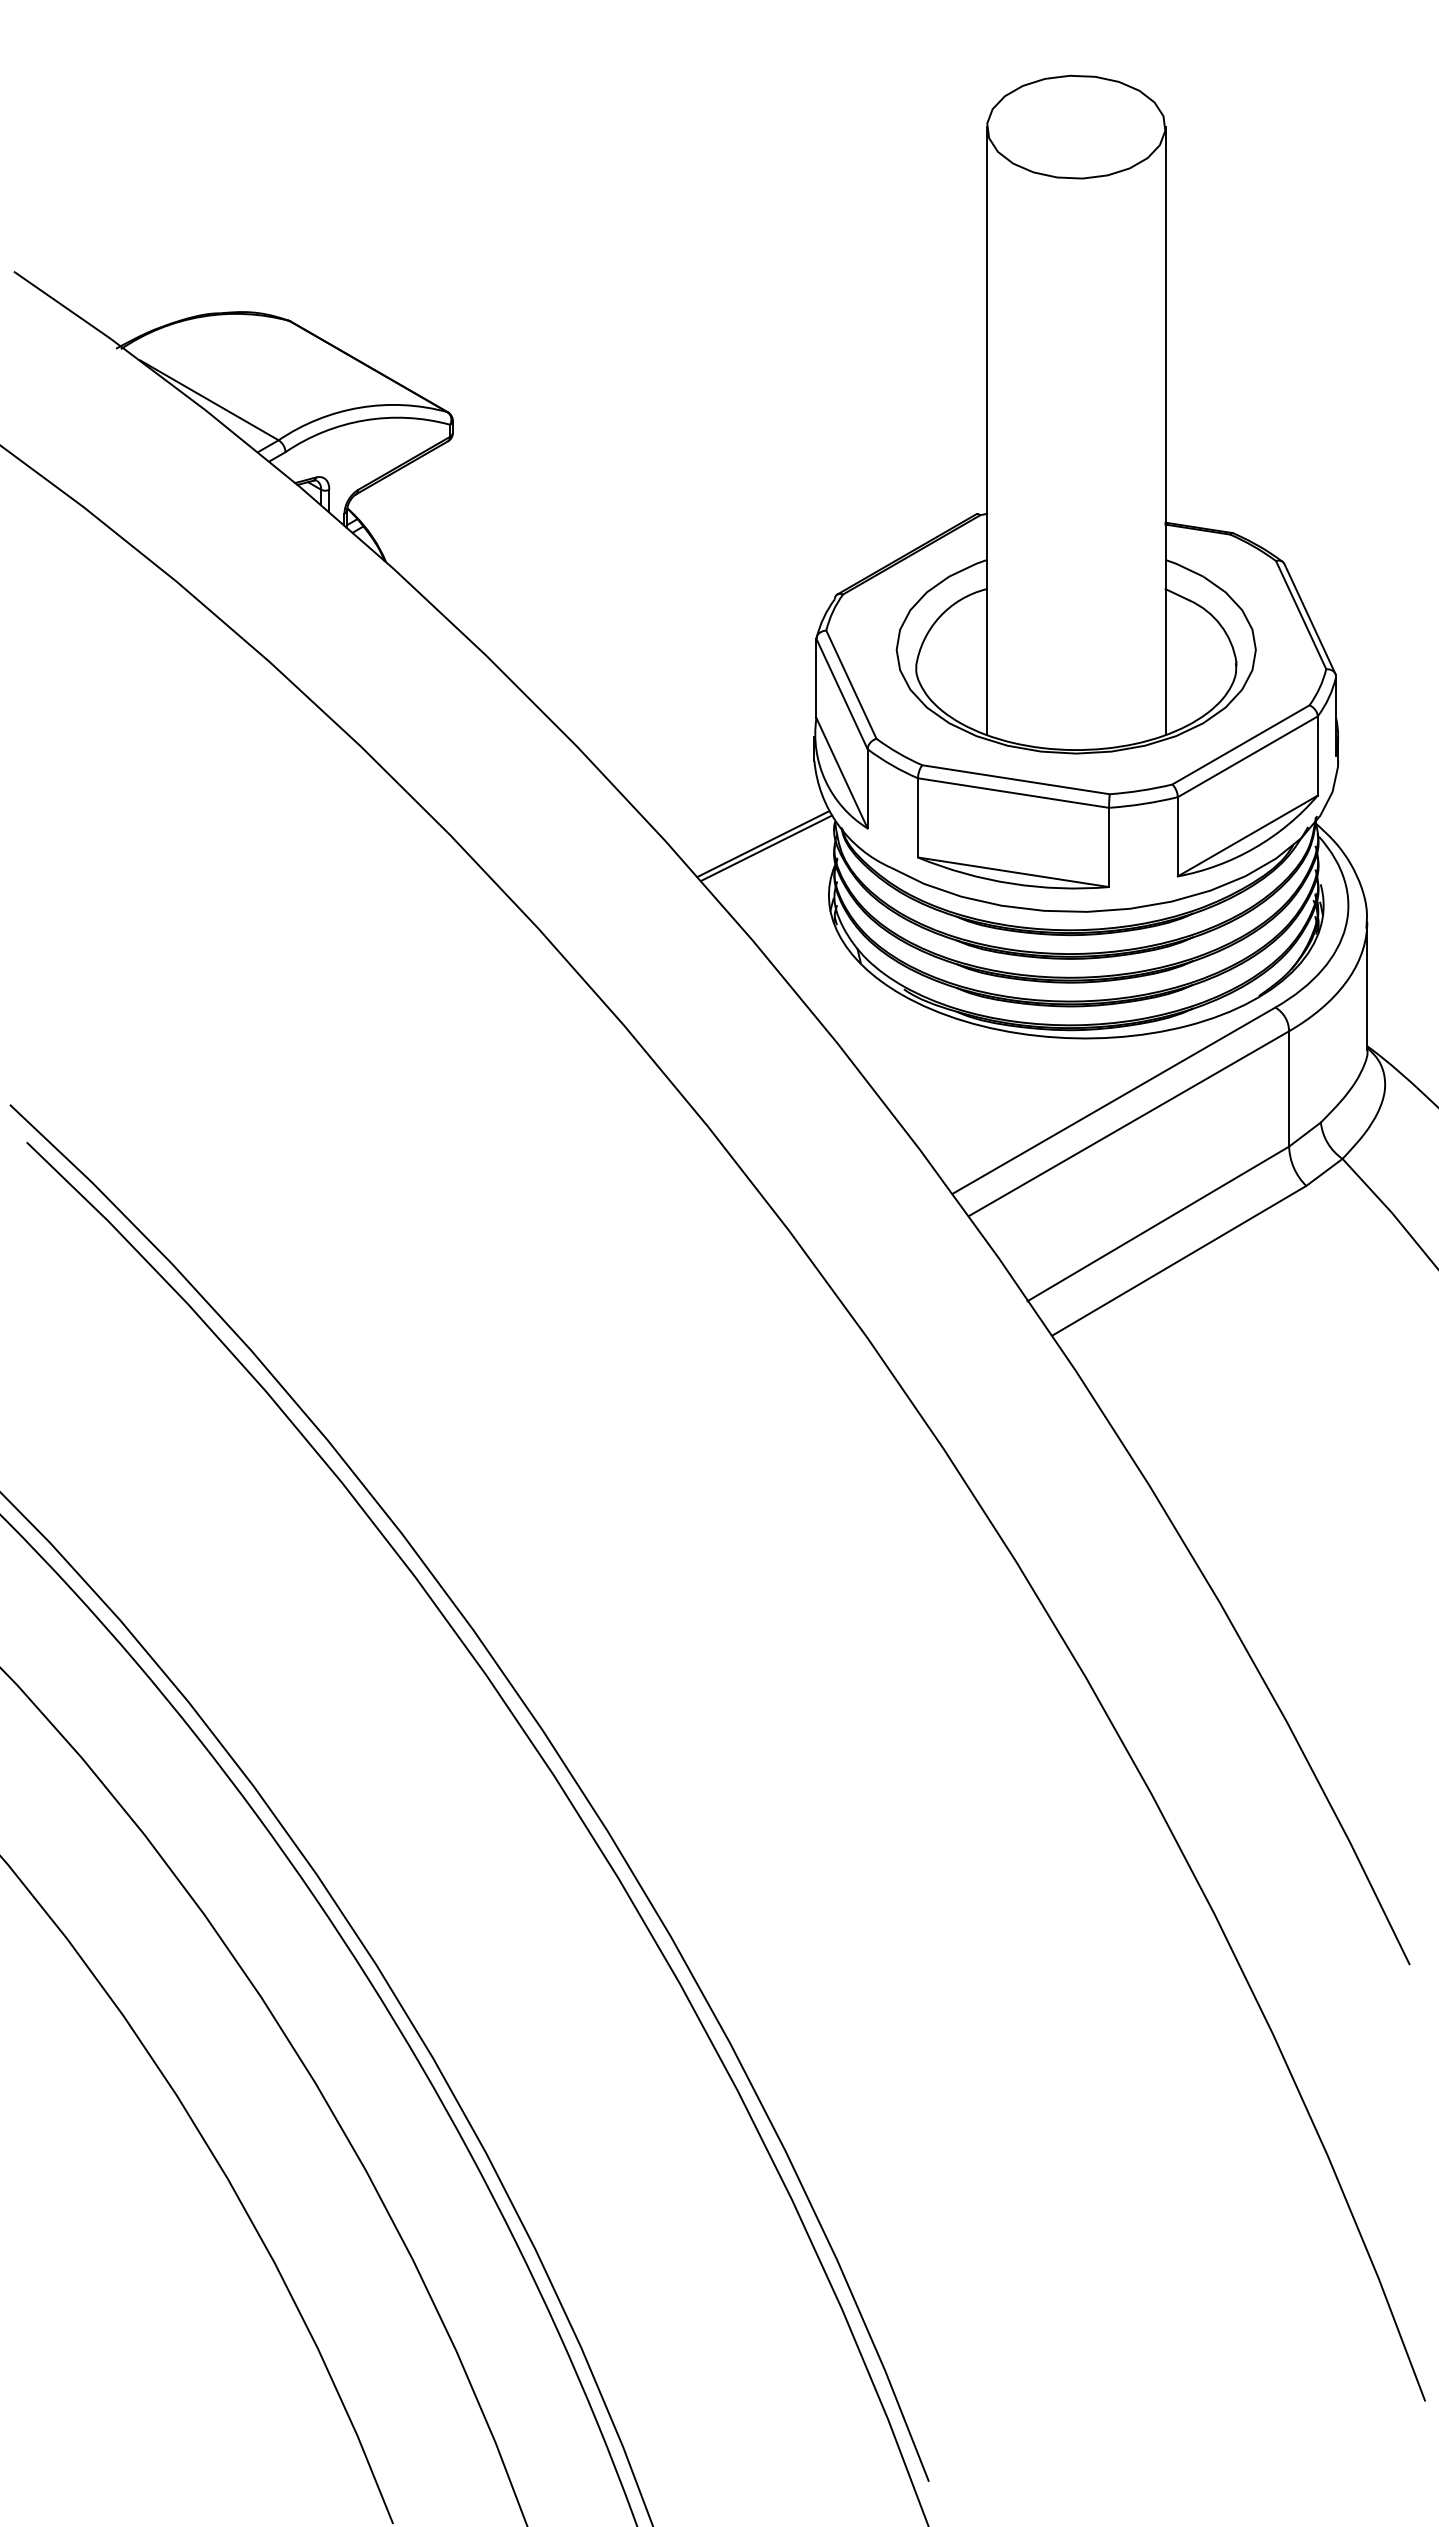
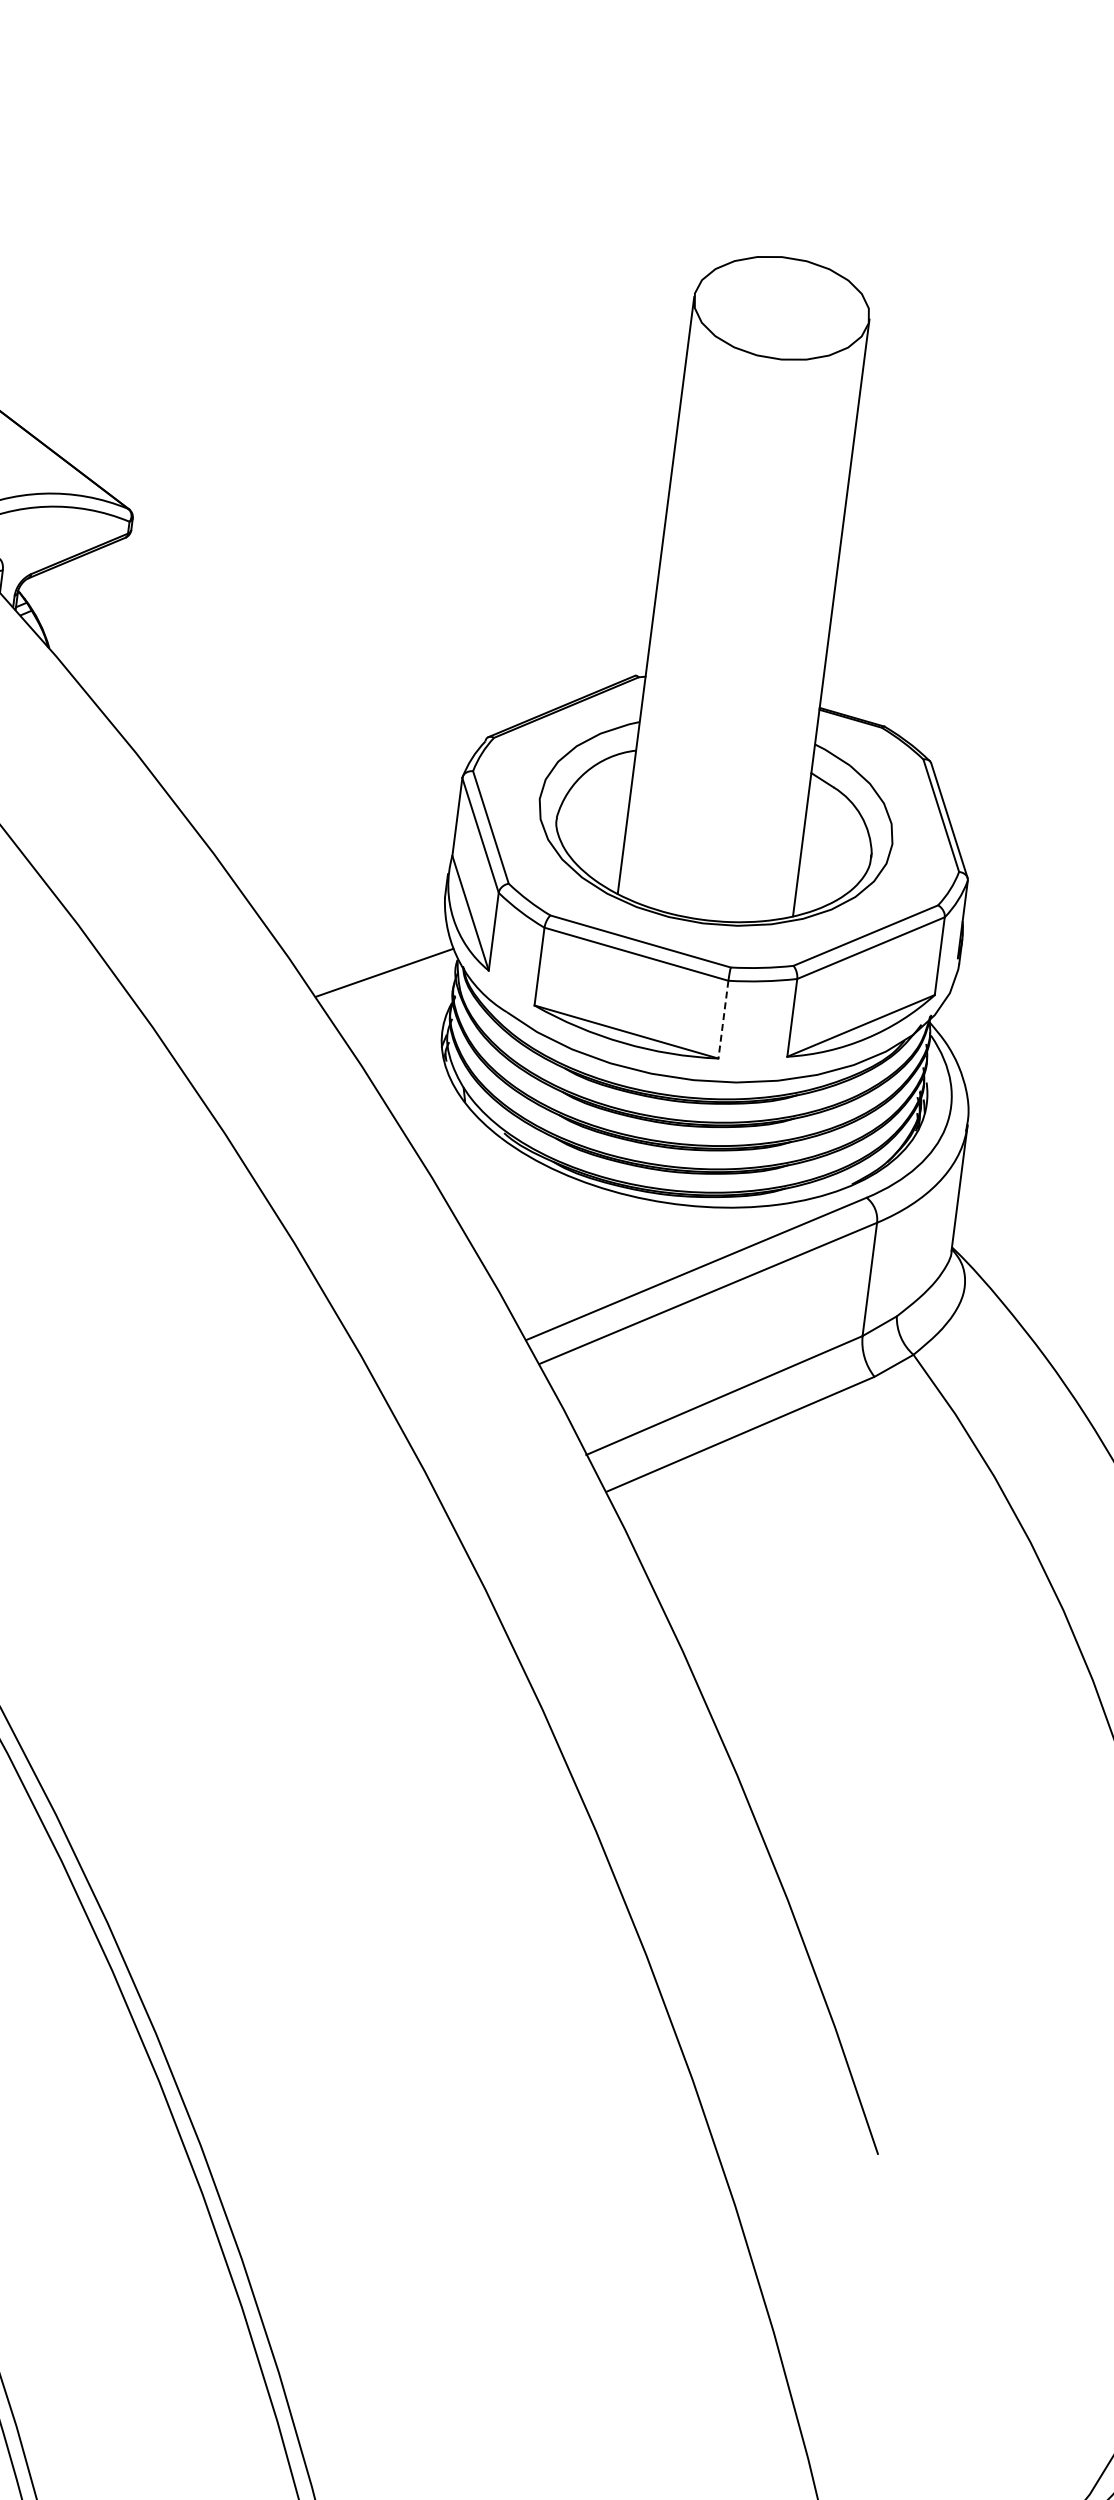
line: (766, 847) -> (387, 976), removed
line: (1109, 847) -> (723, 1019), solid -> dashed

